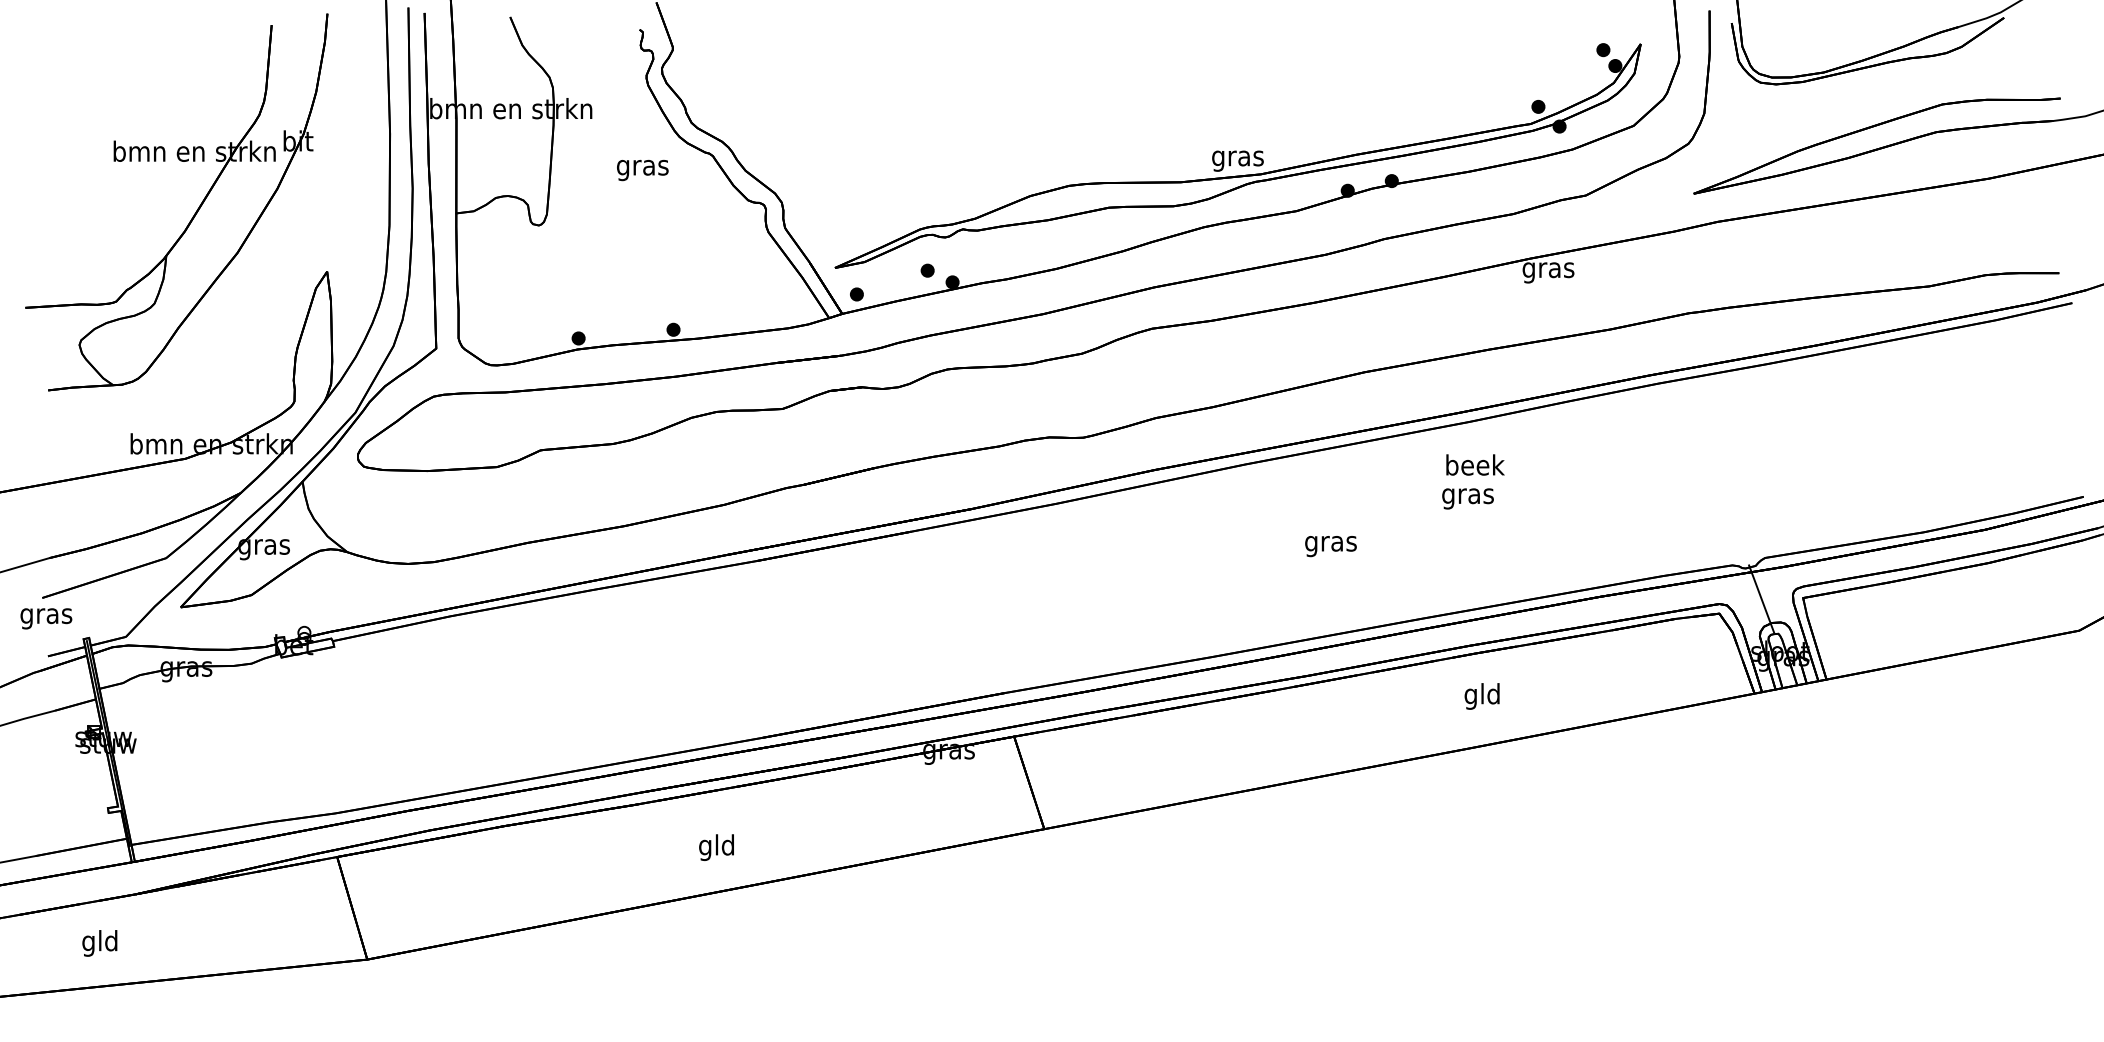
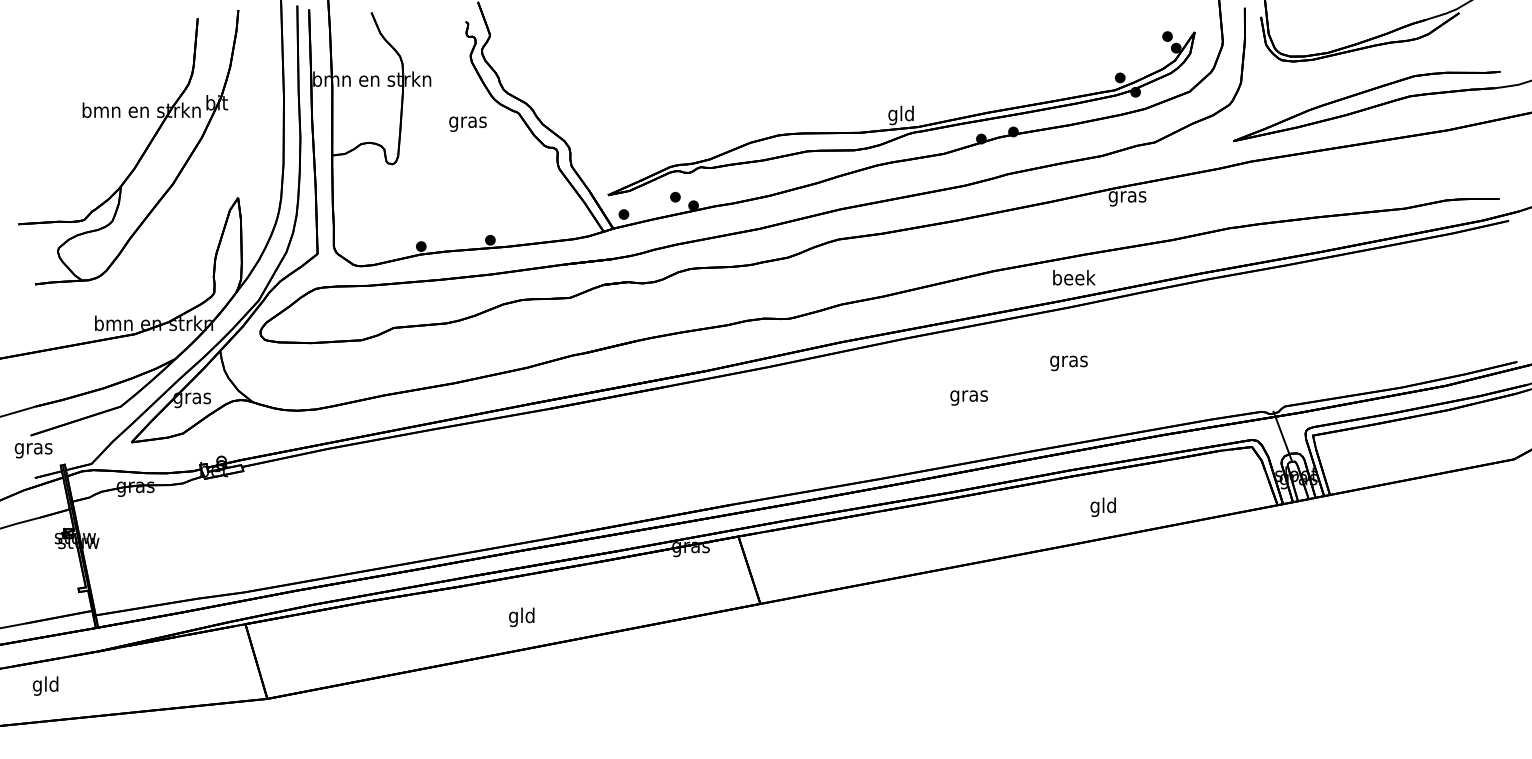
text: (1238, 158) -> (901, 115), gras -> gld
text: (1475, 464) -> (1074, 277), moved
text: (1481, 695) -> (1102, 506), moved
text: (99, 942) -> (45, 685), moved

